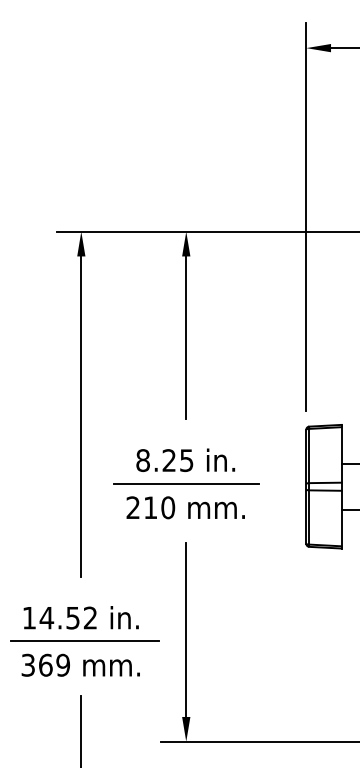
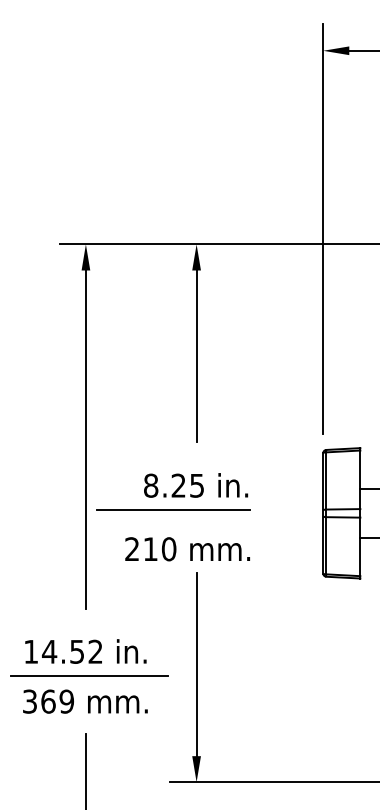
line: (186, 483) -> (173, 509), moved
text: (185, 507) -> (187, 548), moved

